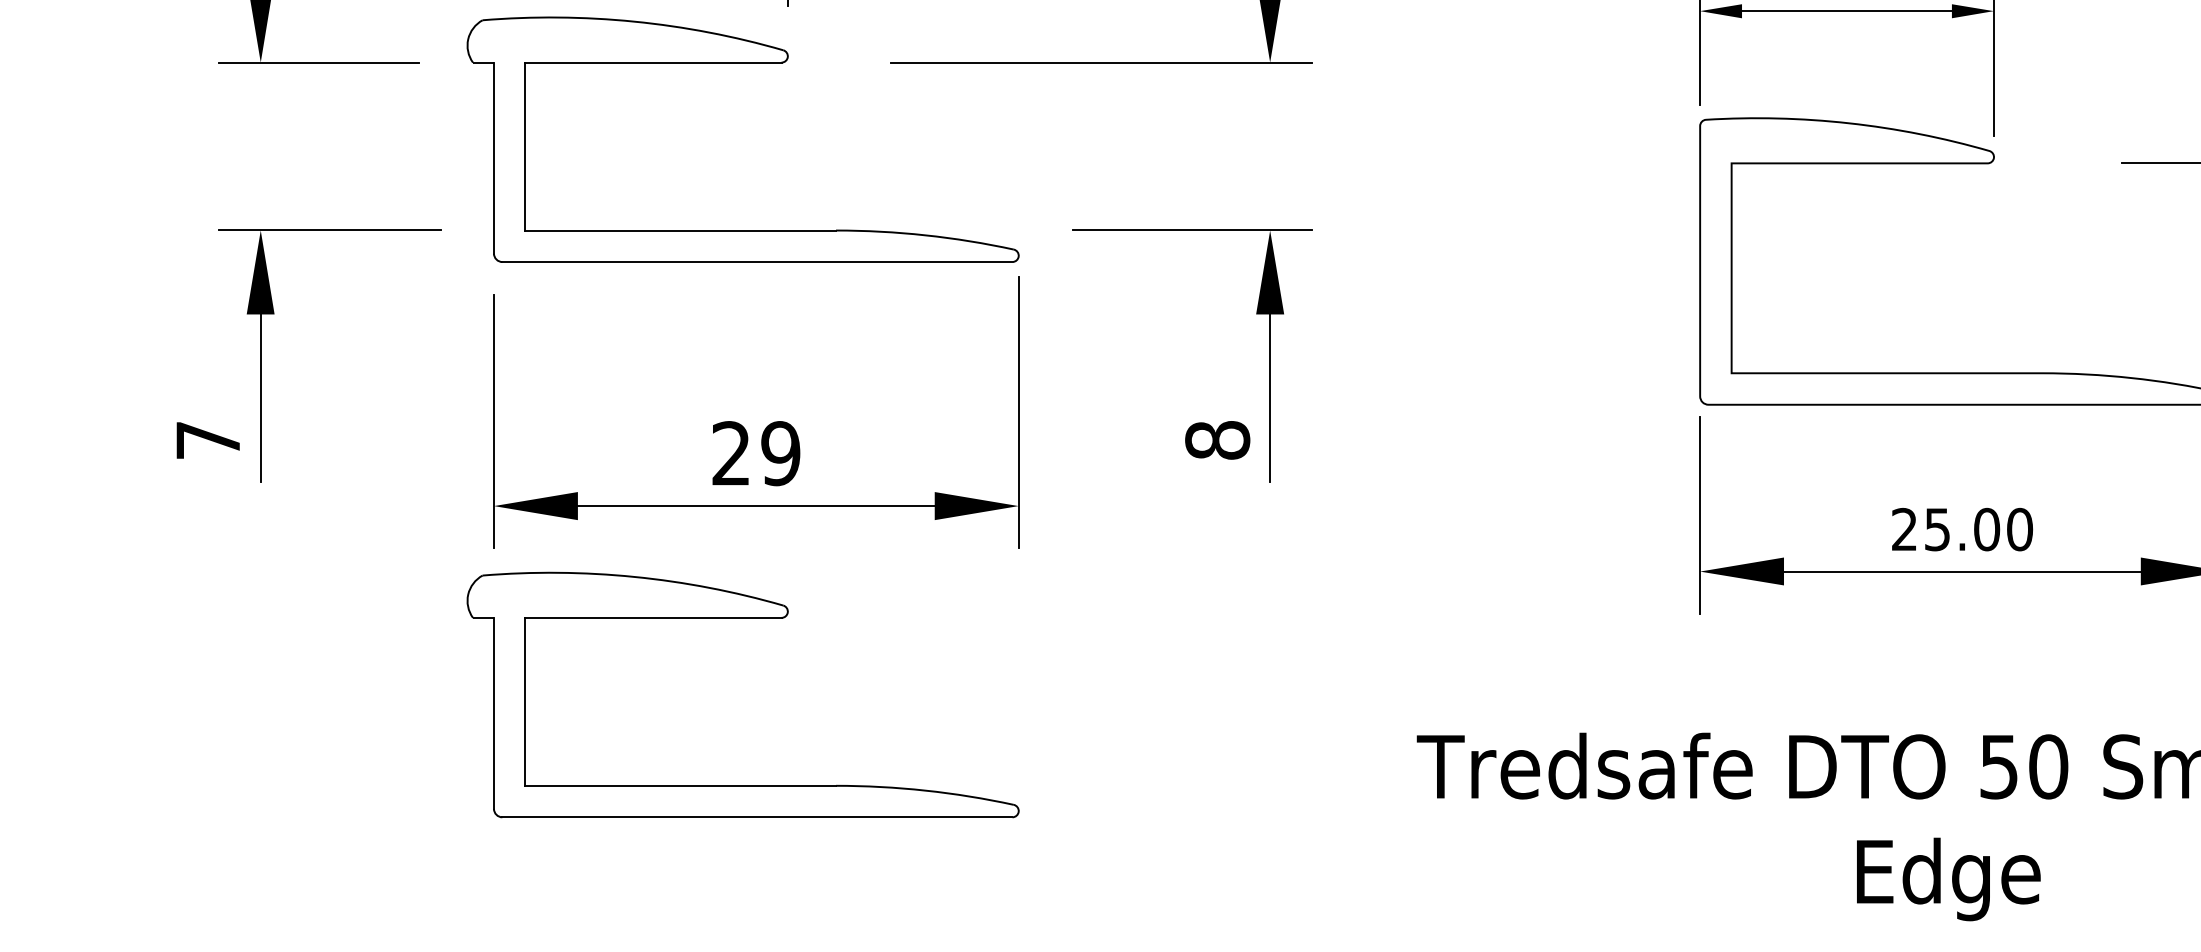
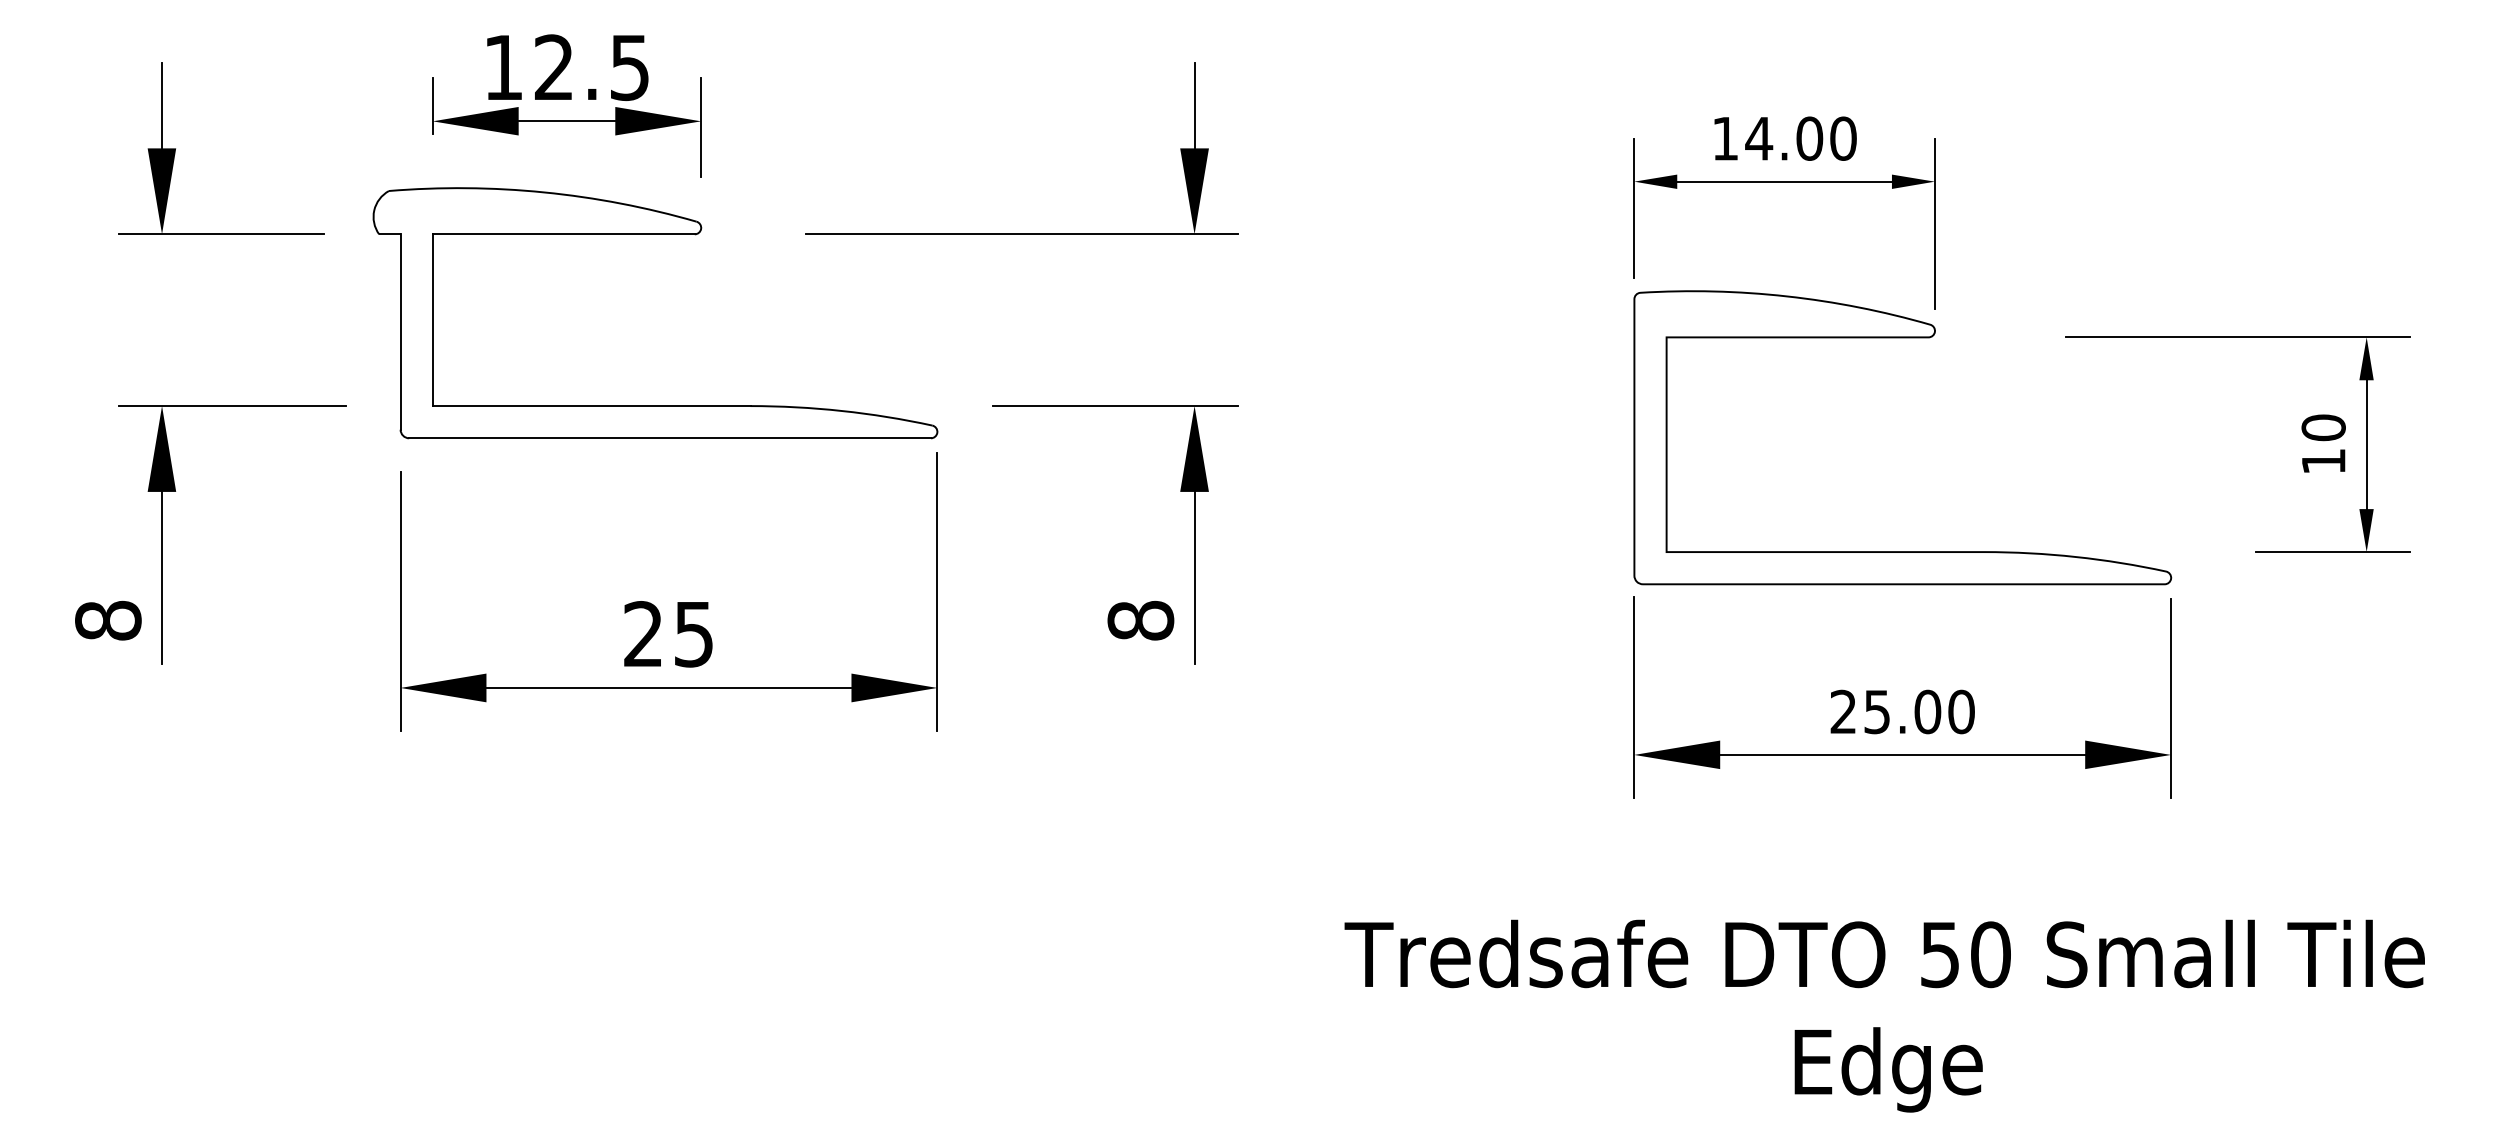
text: (208, 440) -> (108, 620), 7 -> 8
text: (780, 453) -> (693, 634), 29 -> 25
part: (743, 618) -> (655, 802), removed

